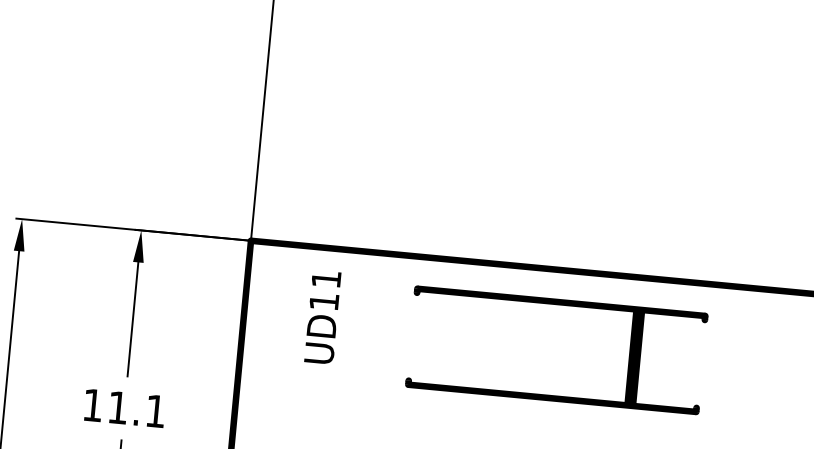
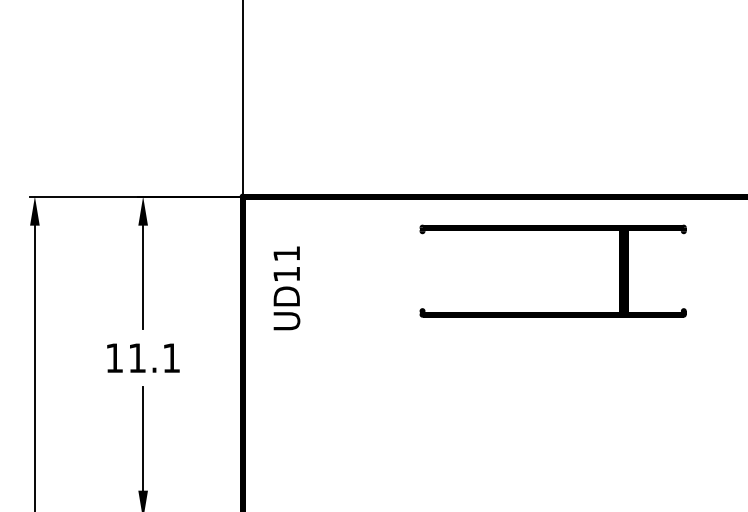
part: (560, 305) -> (552, 230), moved
text: (322, 317) -> (286, 288), moved

